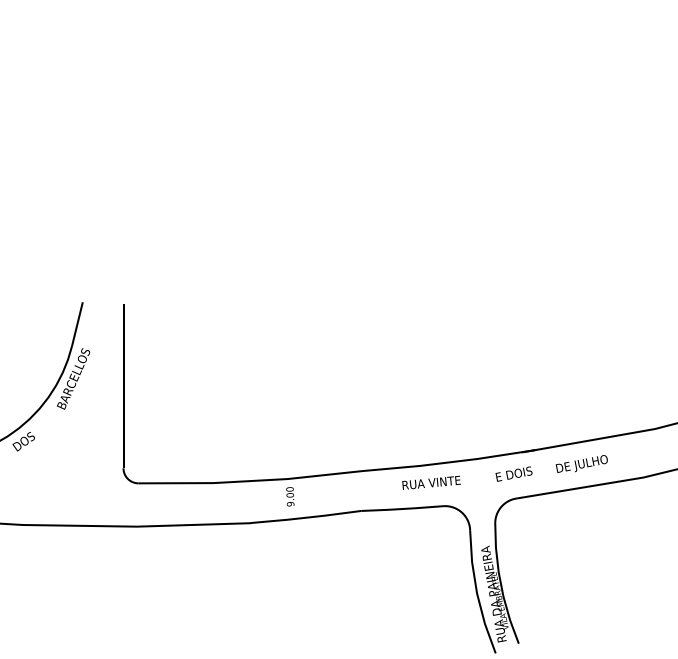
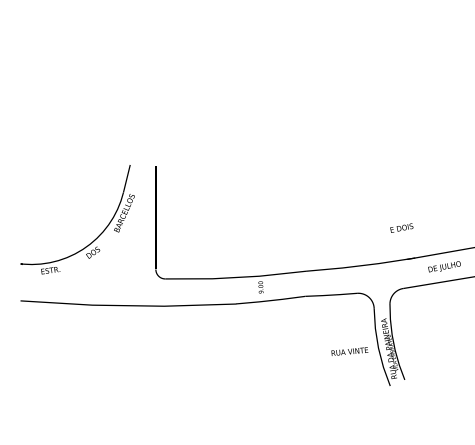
text: (513, 473) -> (401, 227), moved
text: (430, 482) -> (349, 351), moved

